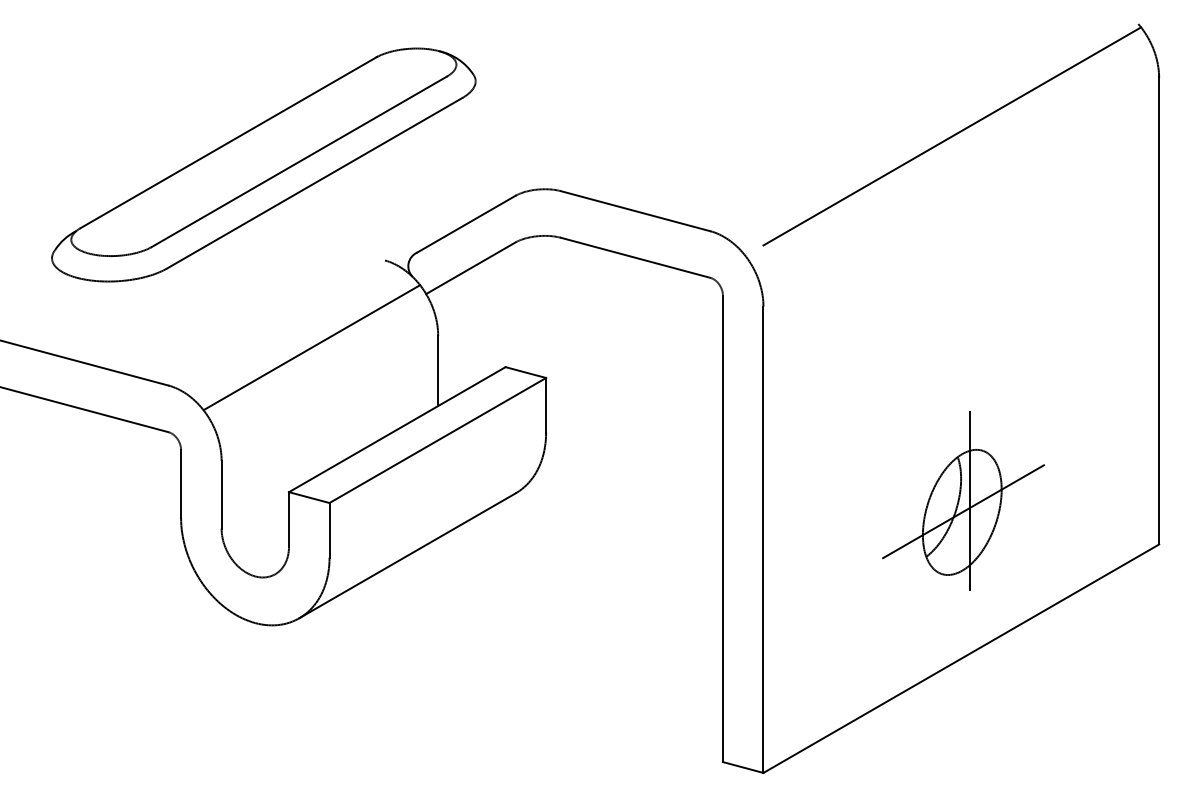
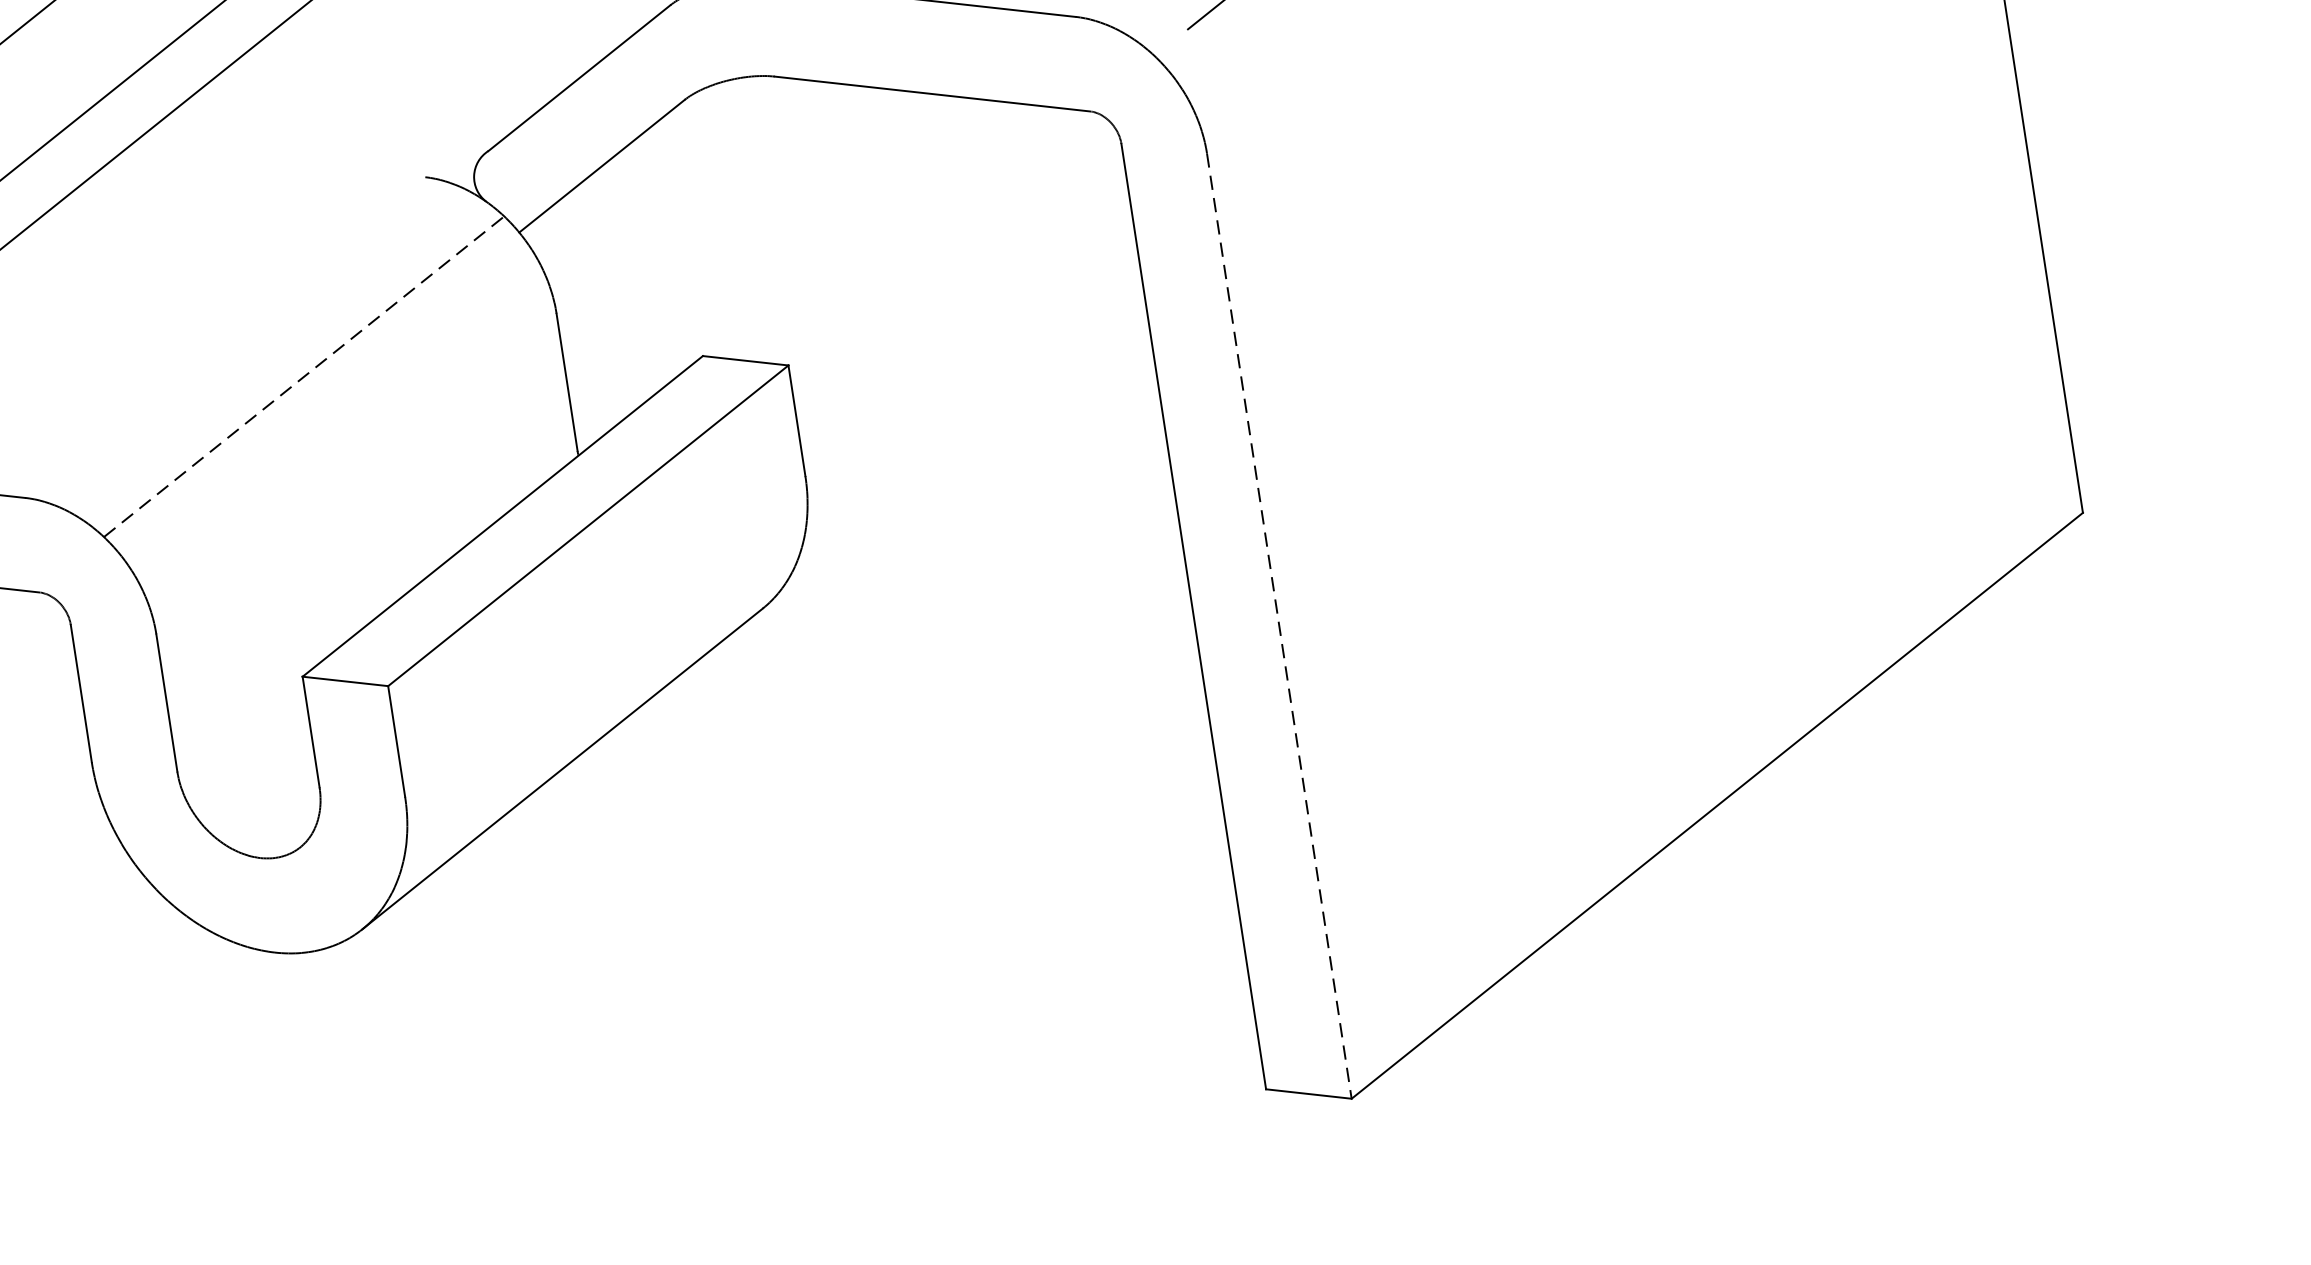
line: (311, 347) -> (303, 376), solid -> dashed
part: (963, 500) -> (1672, 484), removed
line: (763, 540) -> (1279, 627), solid -> dashed

